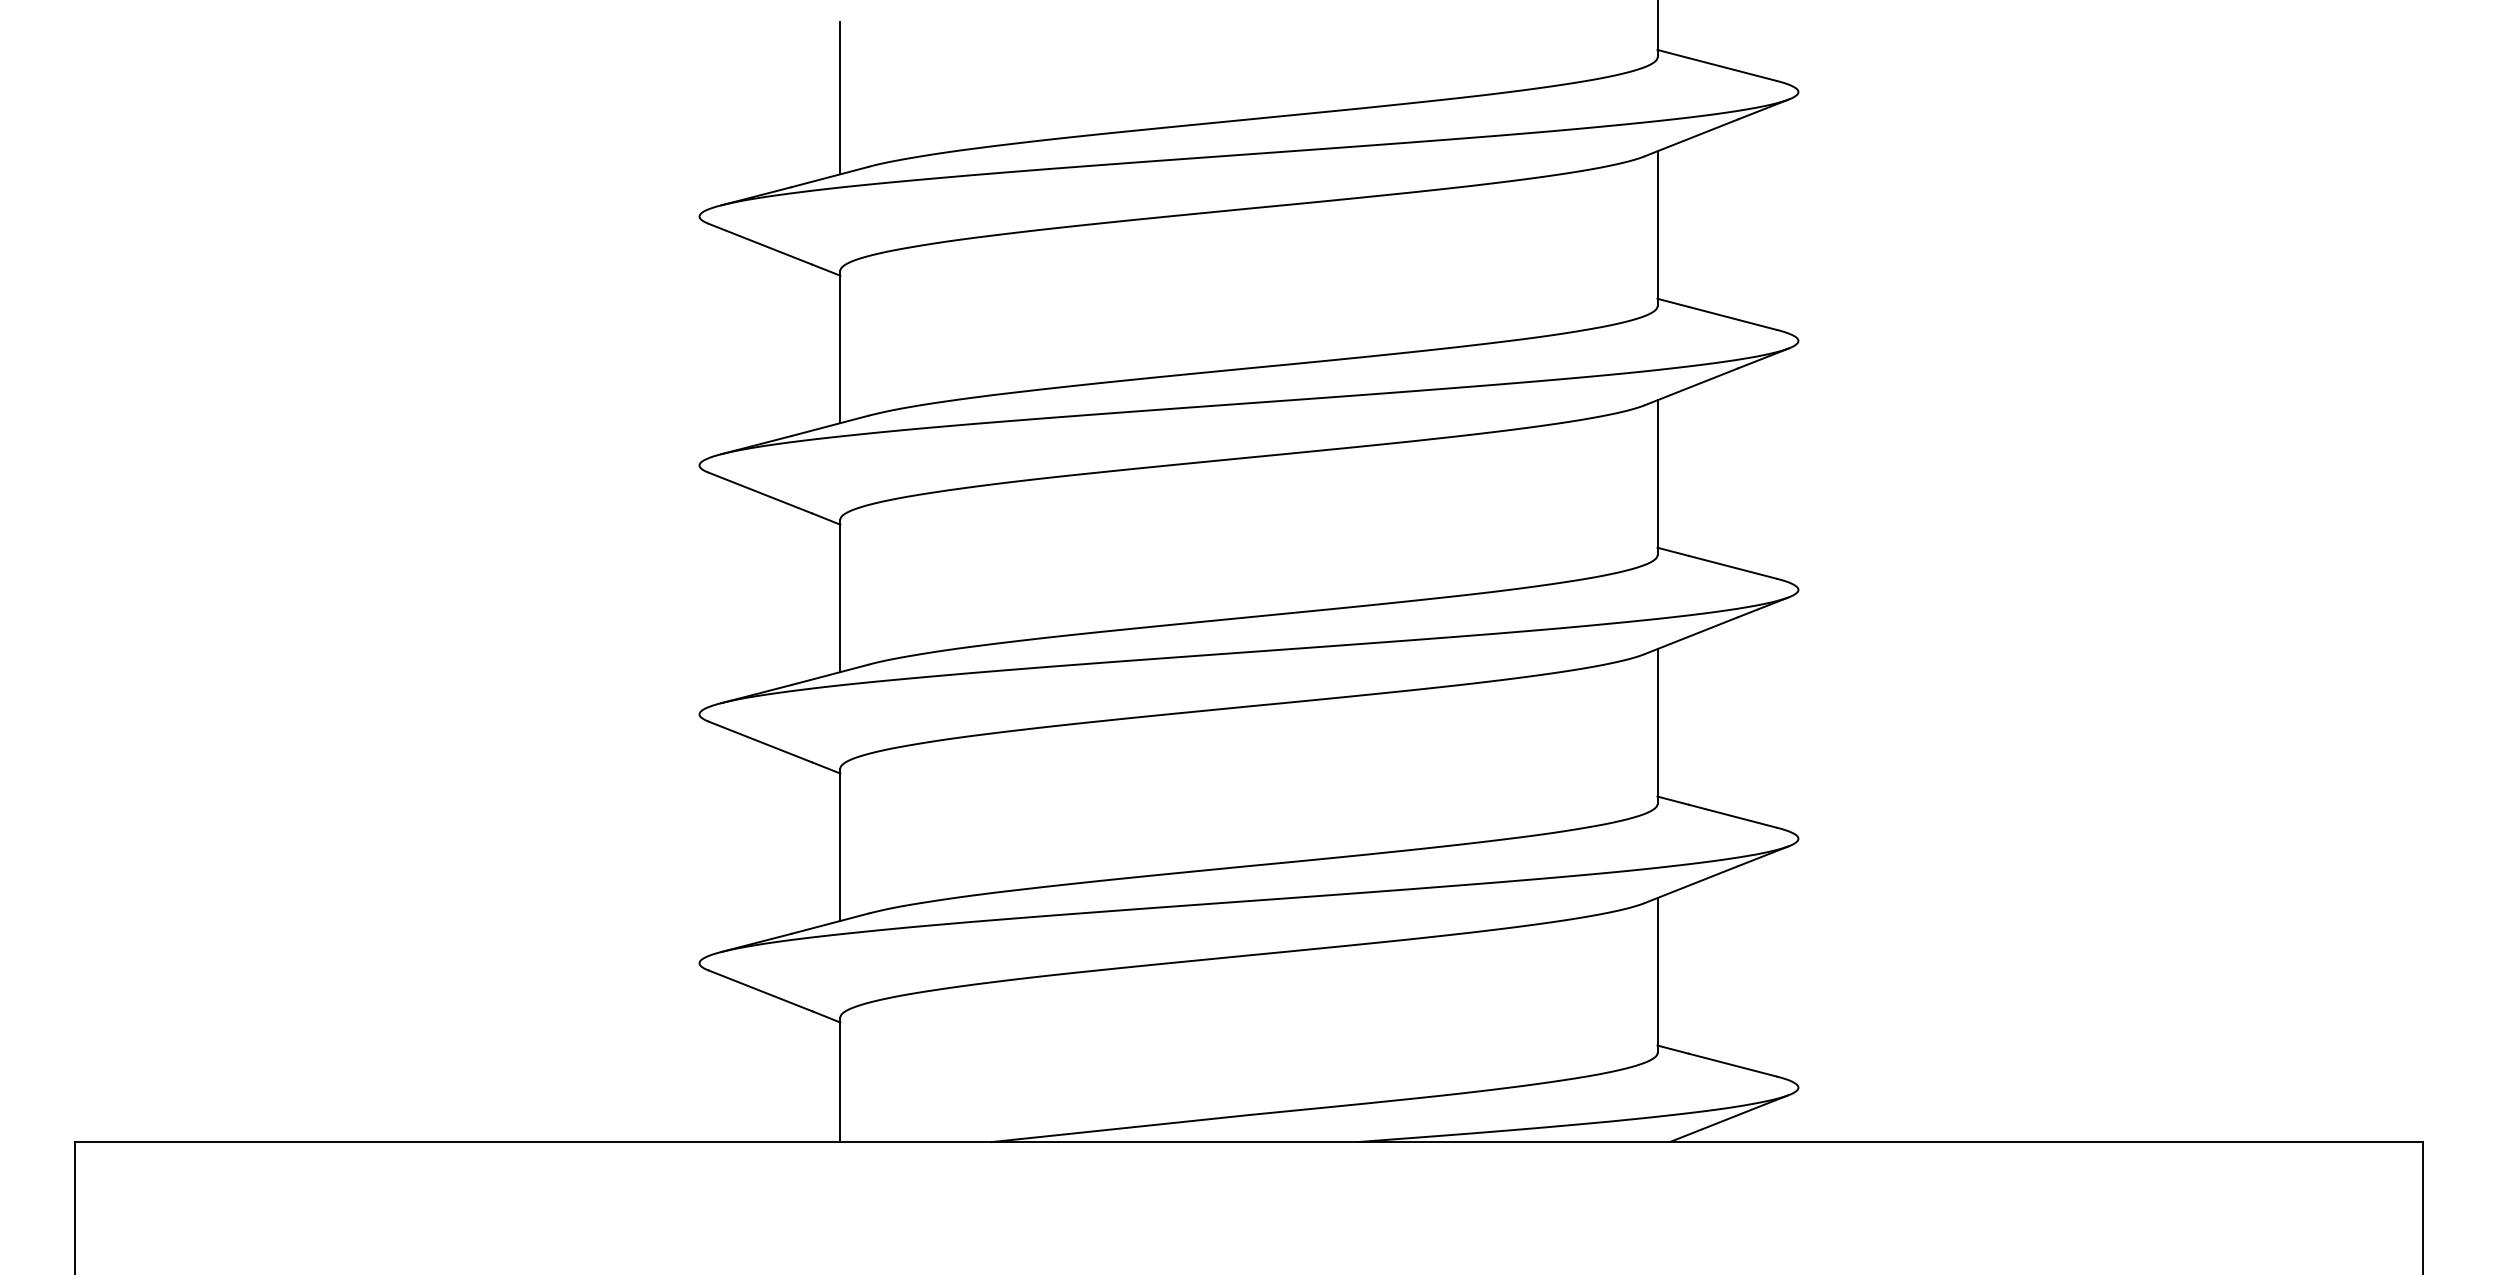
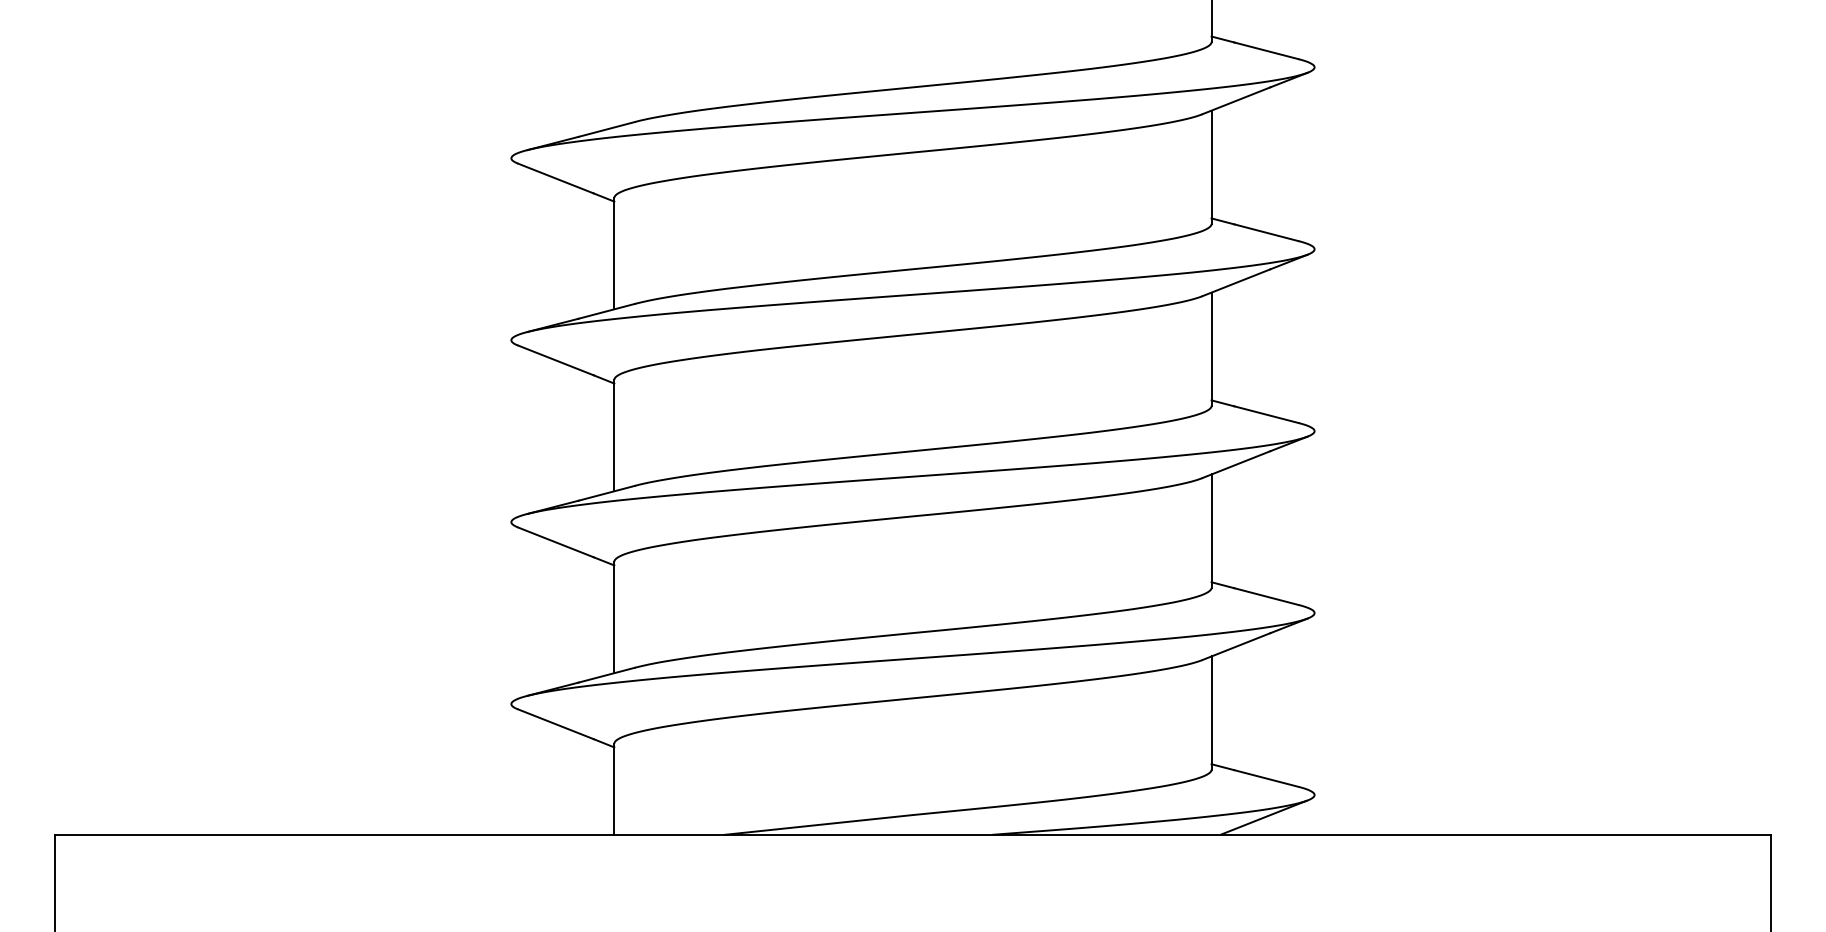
line: (840, 98) -> (614, 72), removed

